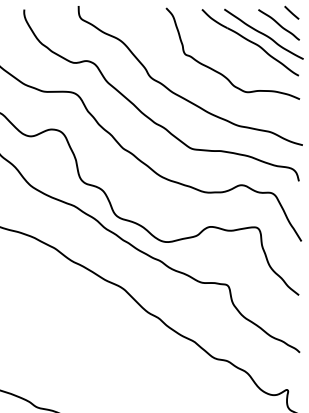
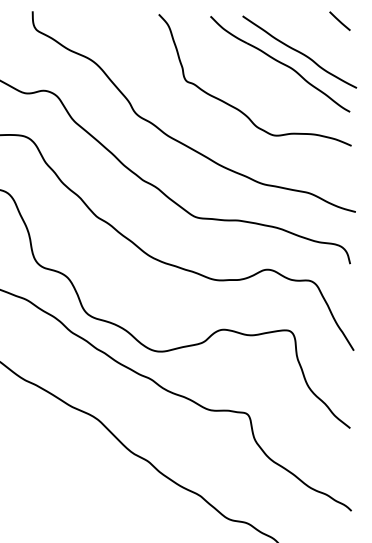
curve: (278, 24) -> (320, 38), removed

